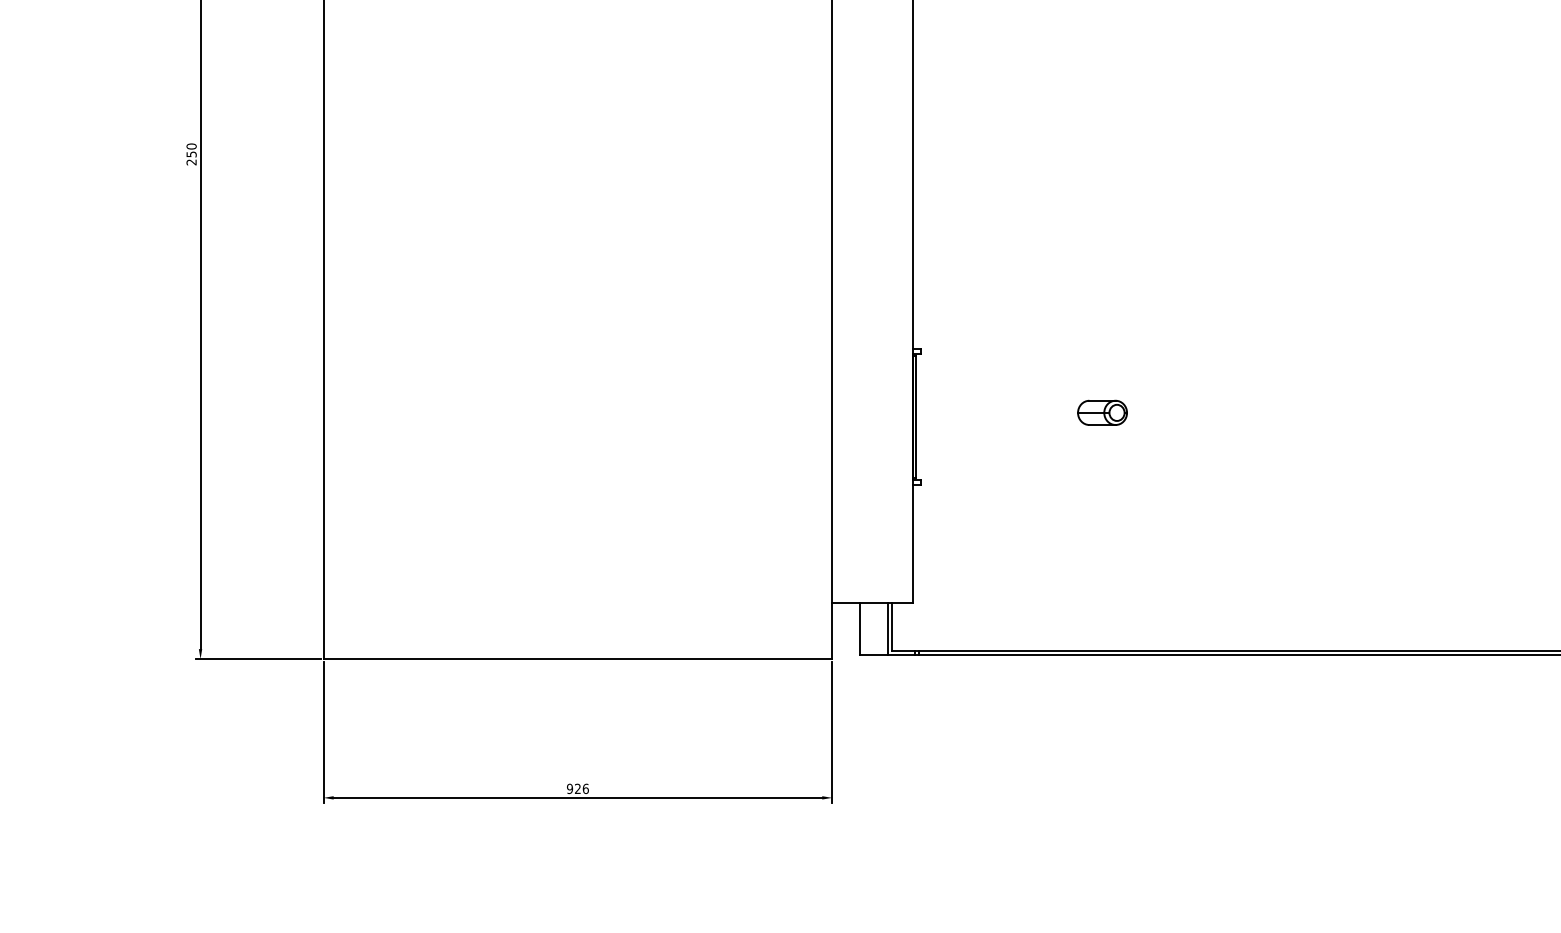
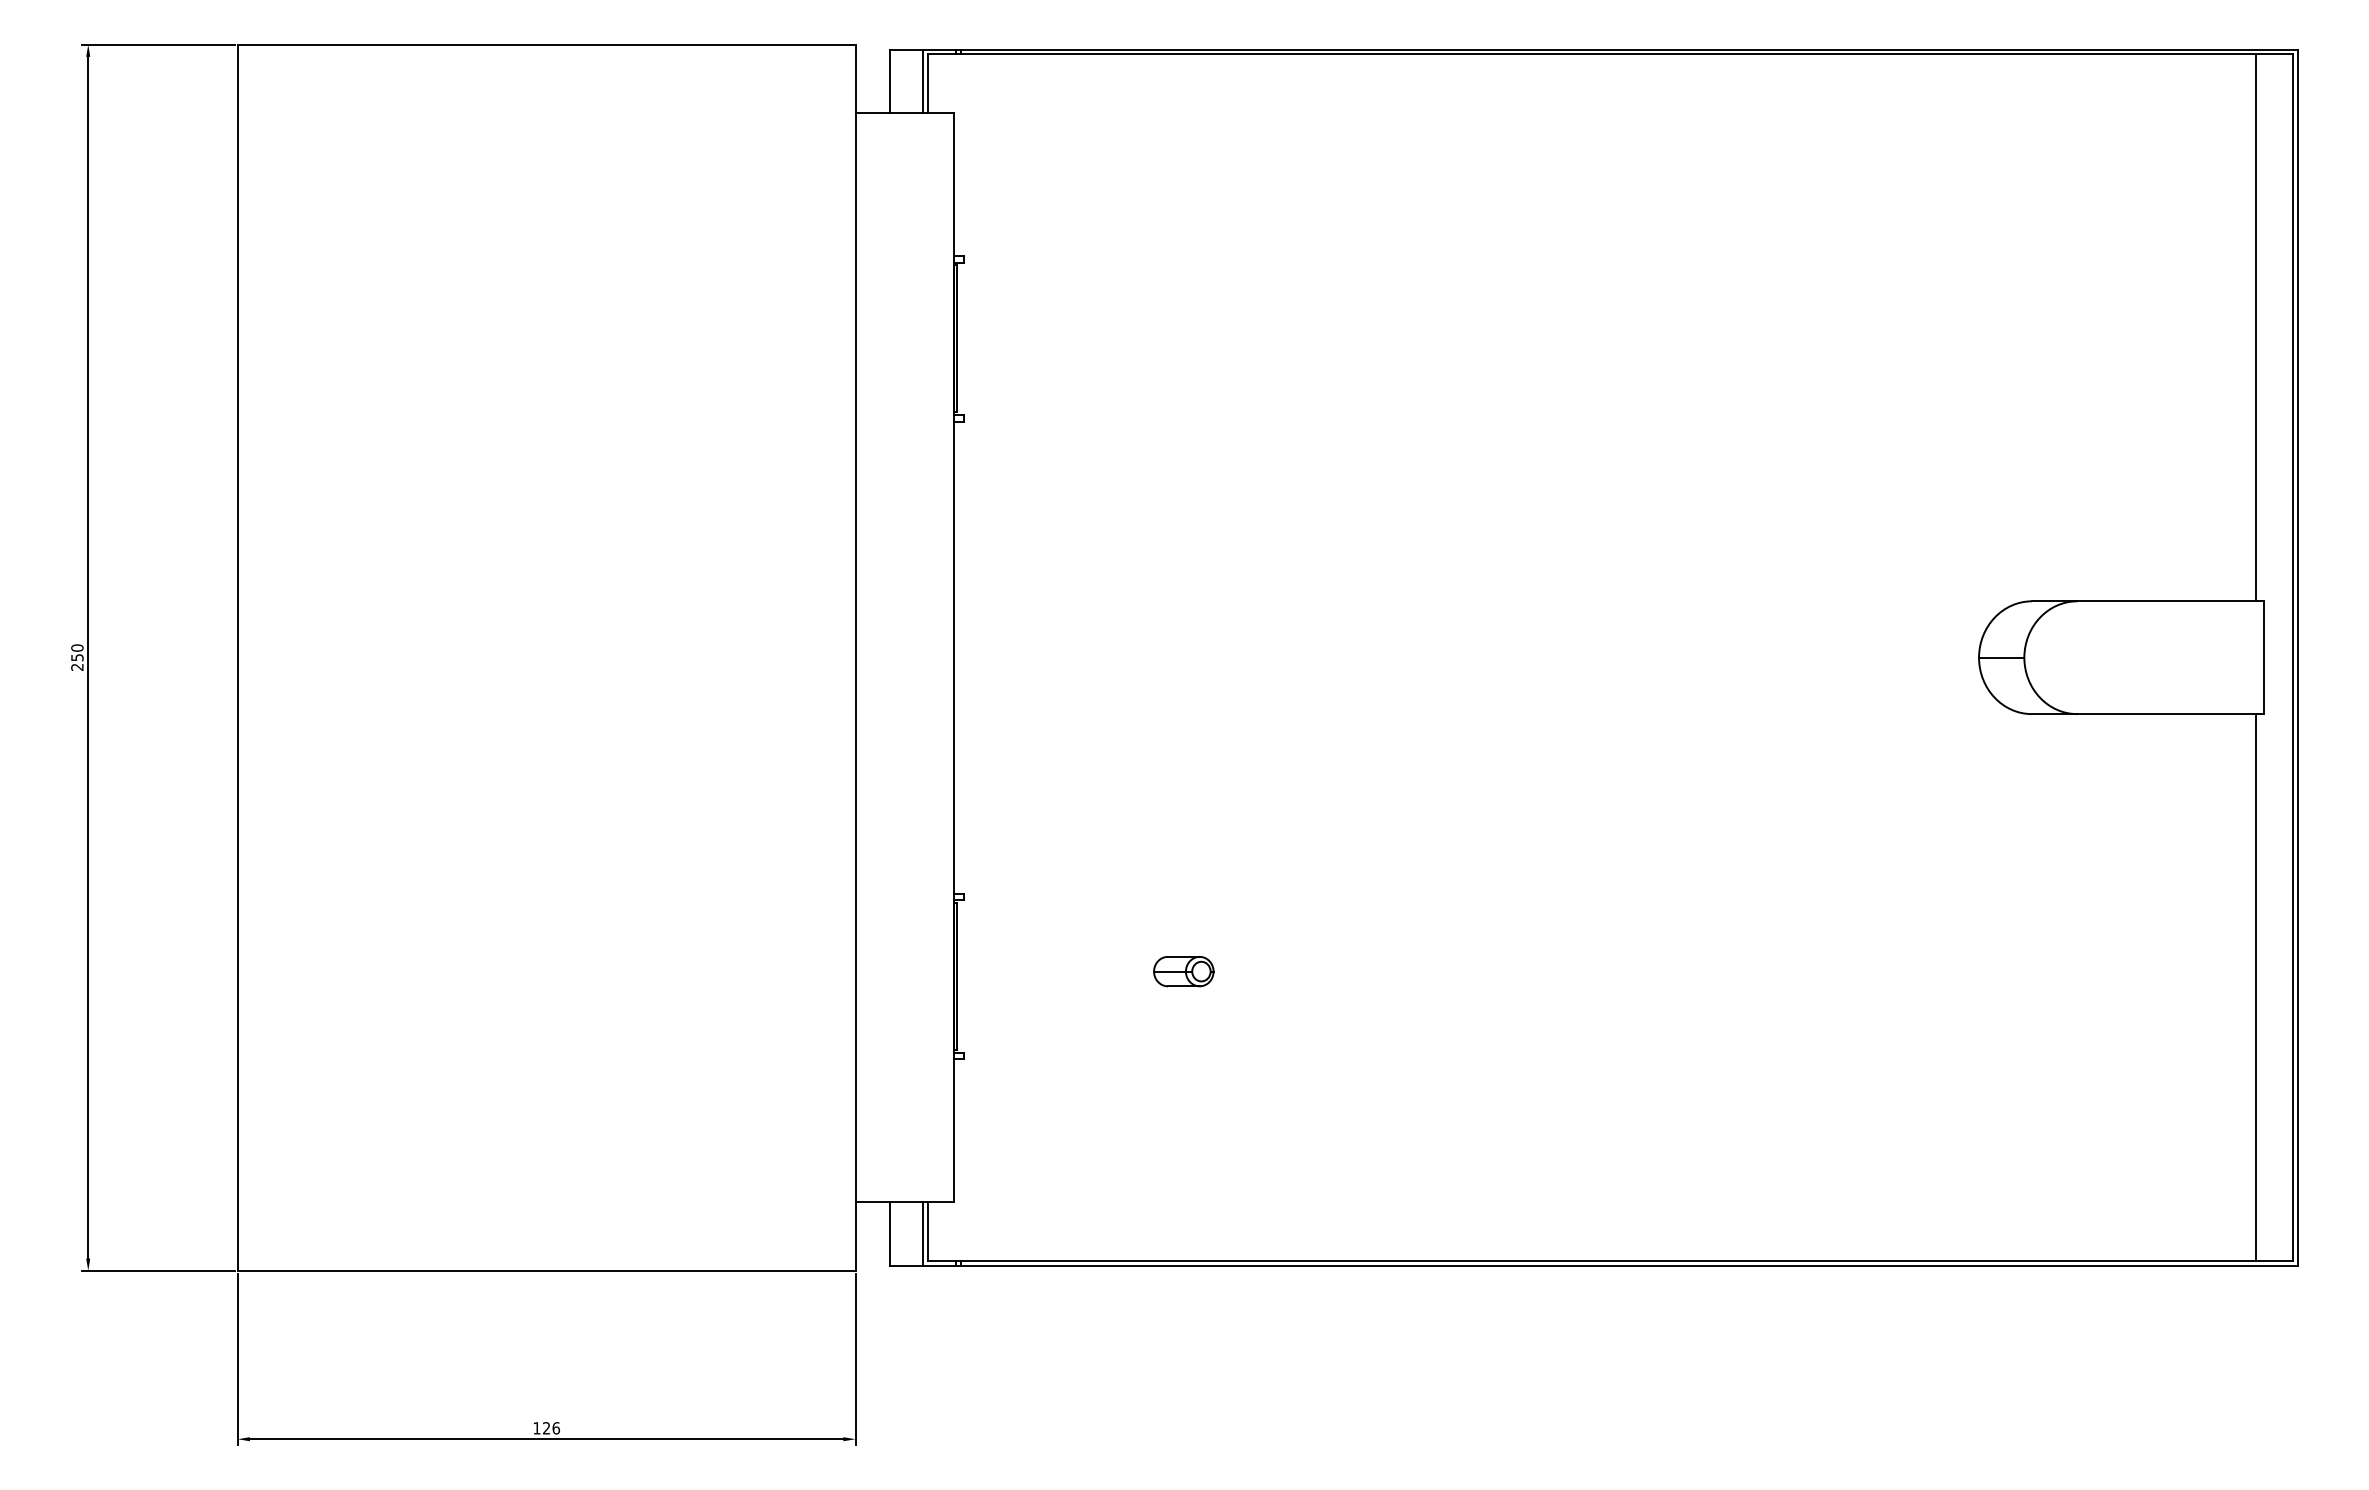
text: (569, 789) -> (536, 1428), 926 -> 126

